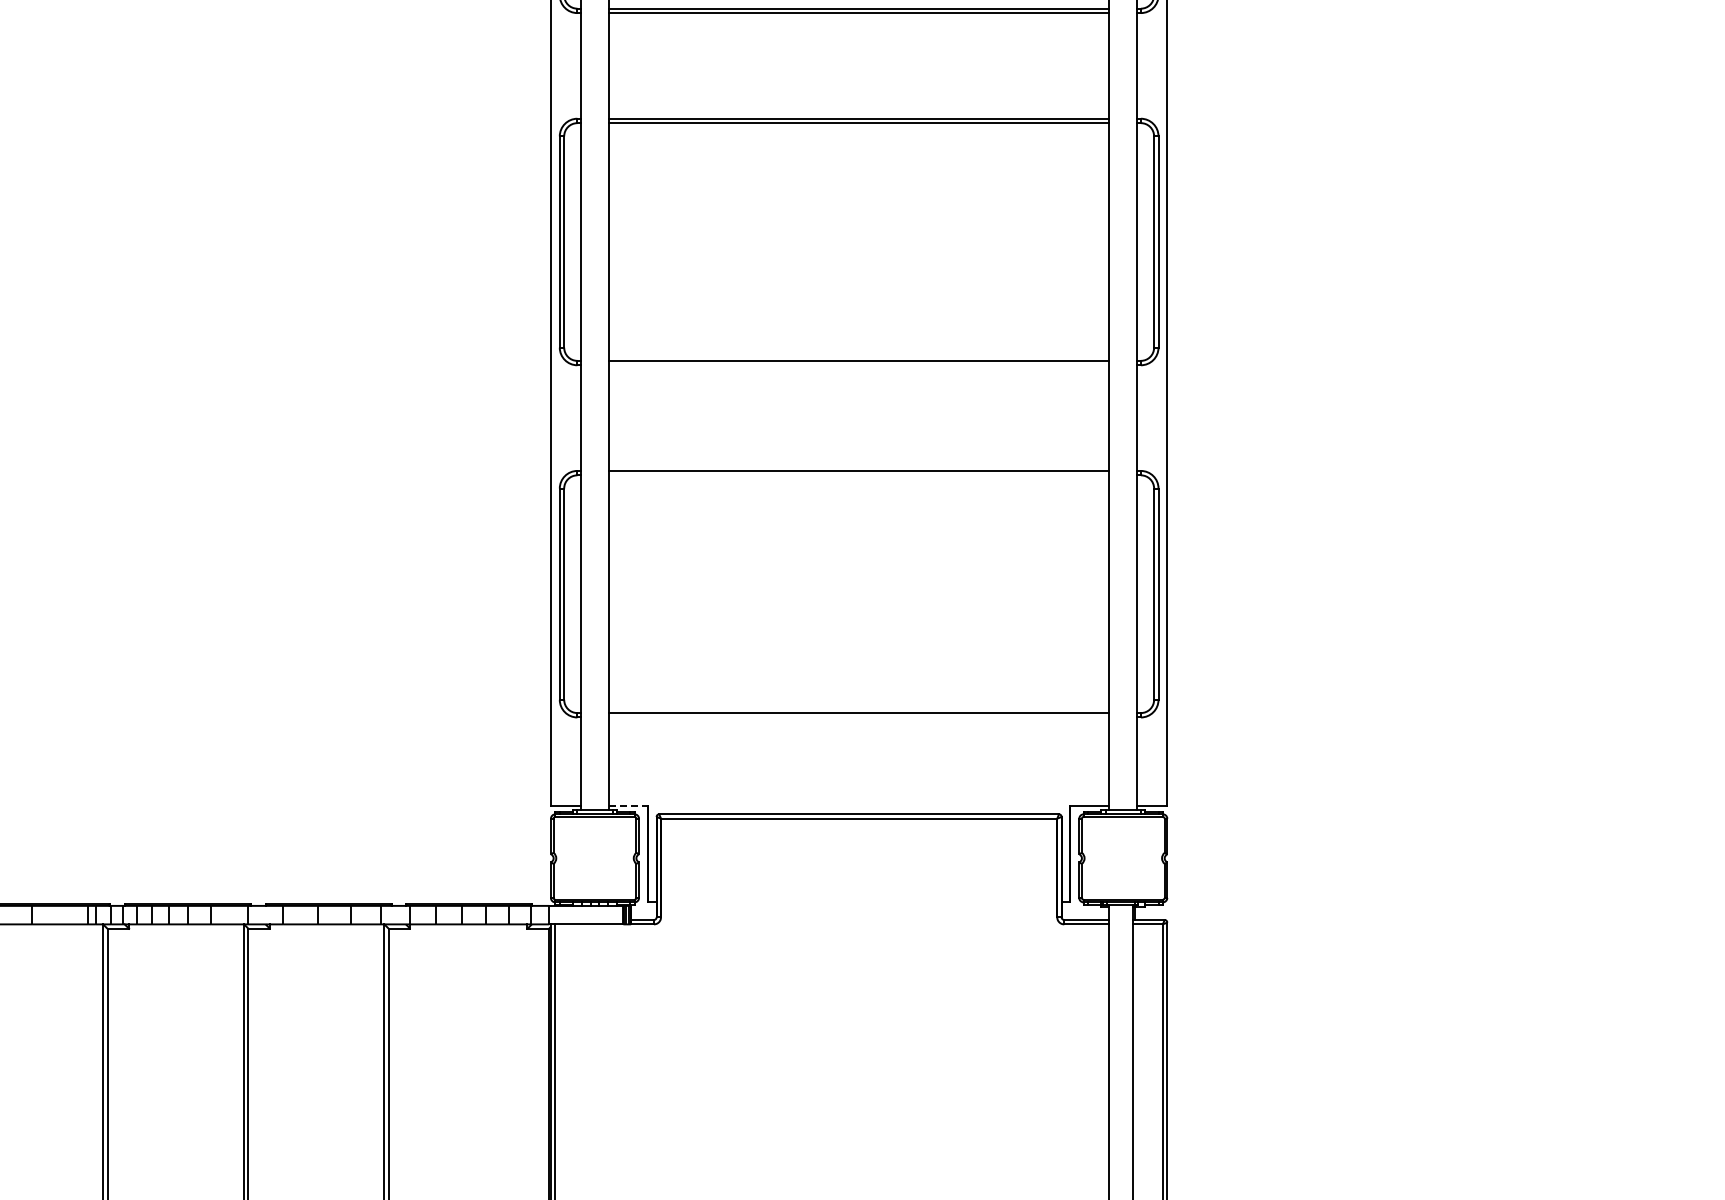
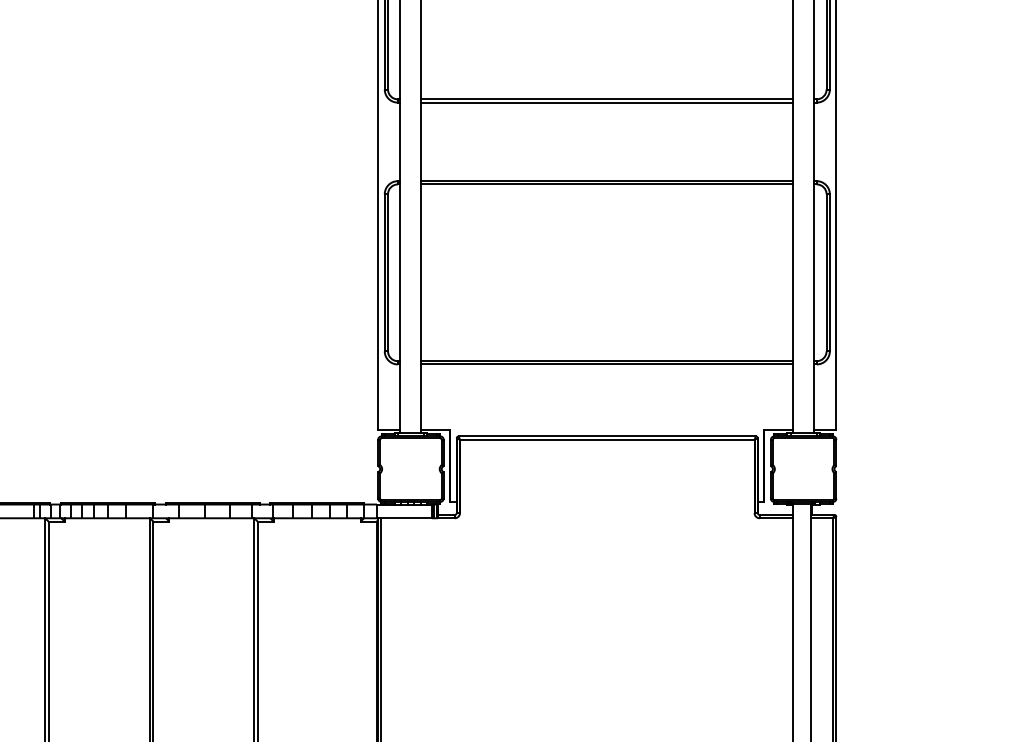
line: (859, 365) -> (607, 102), added
line: (859, 475) -> (607, 184), added
line: (859, 717) -> (607, 364), added
line: (628, 805) -> (435, 429), dashed -> solid

